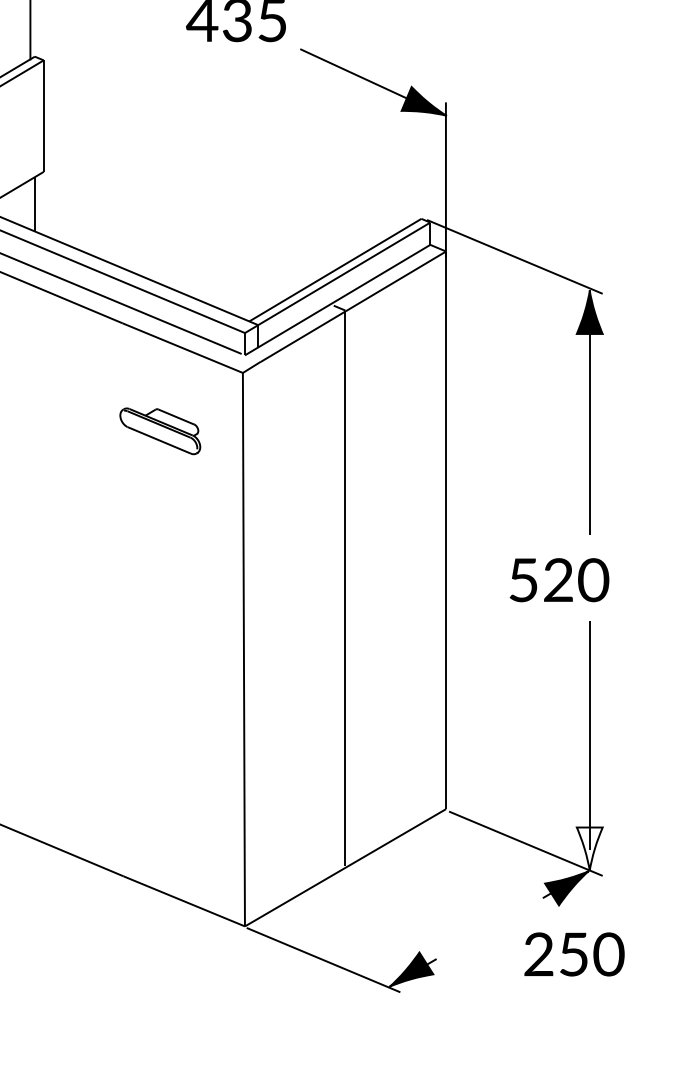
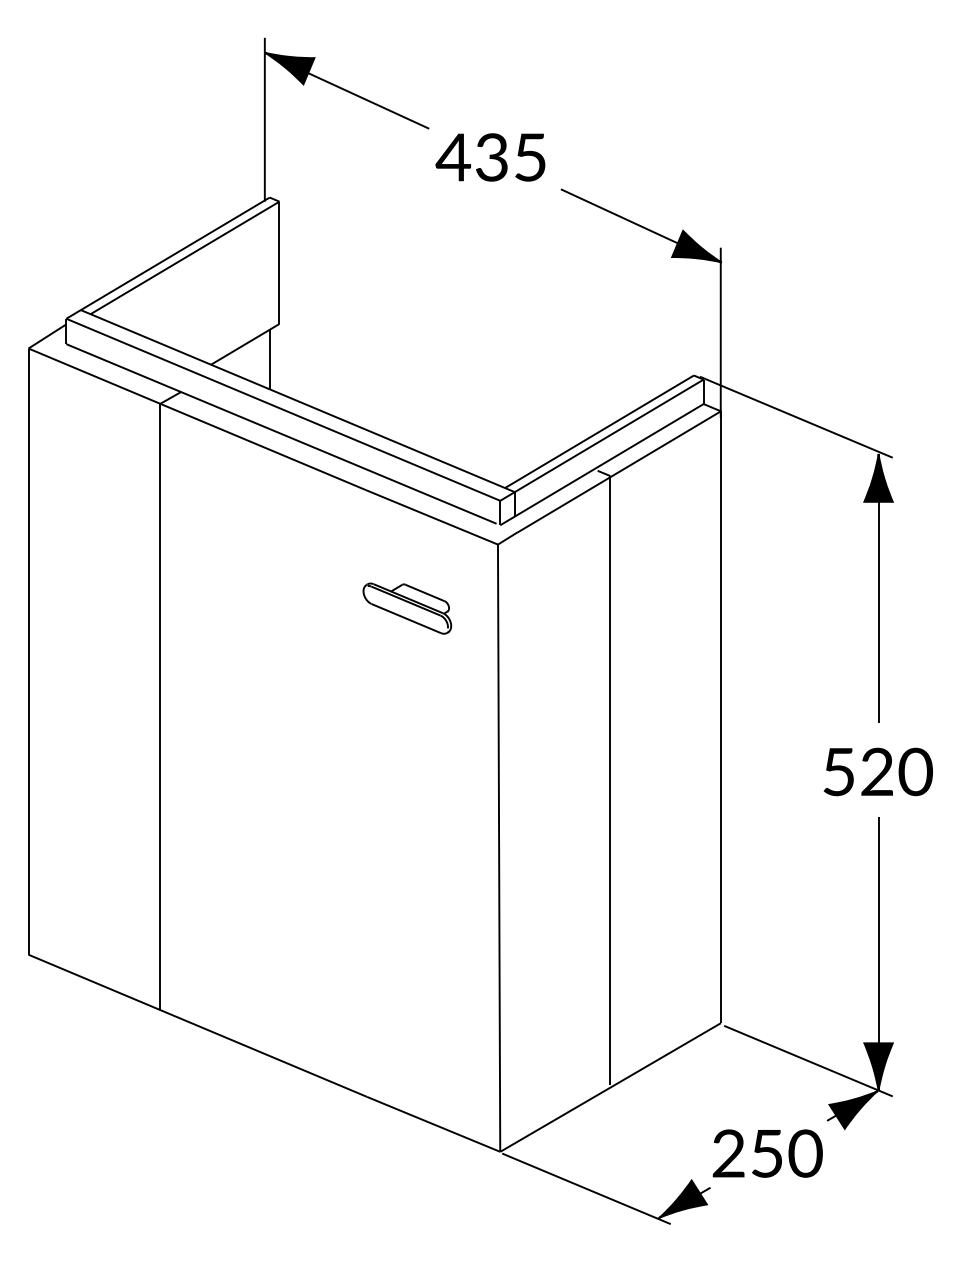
text: (558, 579) -> (877, 771), moved
fill: (589, 849) -> (878, 1067), added
text: (574, 954) -> (767, 1153), moved

